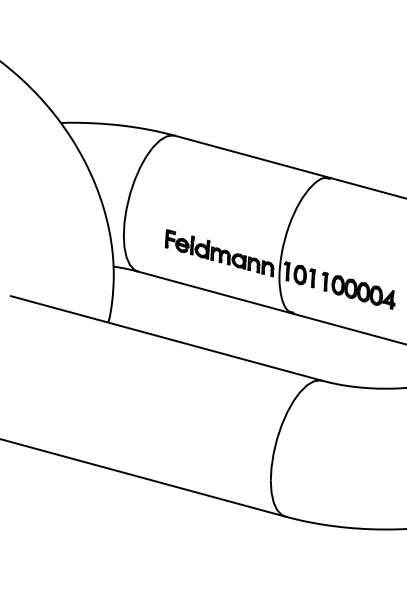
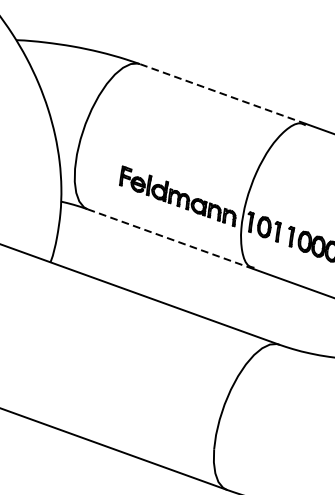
line: (252, 156) -> (222, 93), solid -> dashed
line: (216, 292) -> (171, 238), solid -> dashed

